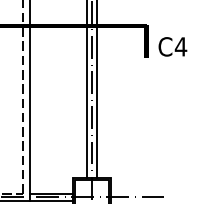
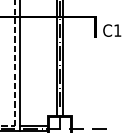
text: (180, 46) -> (117, 30), C4 -> C1

